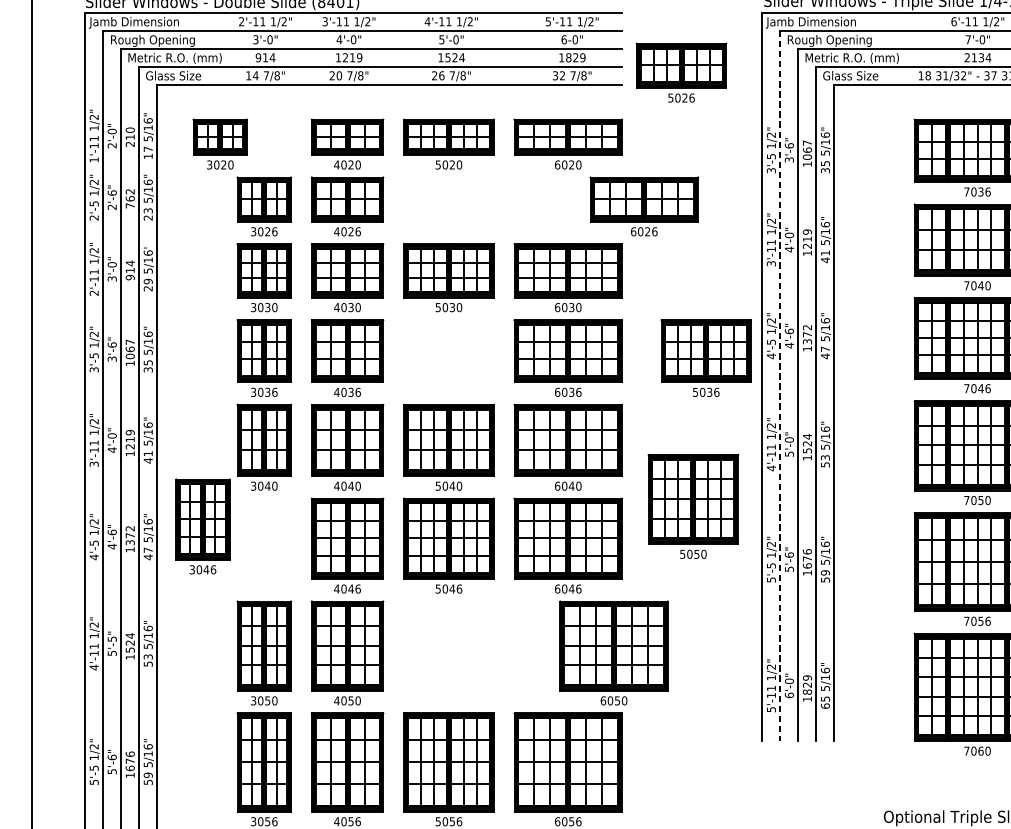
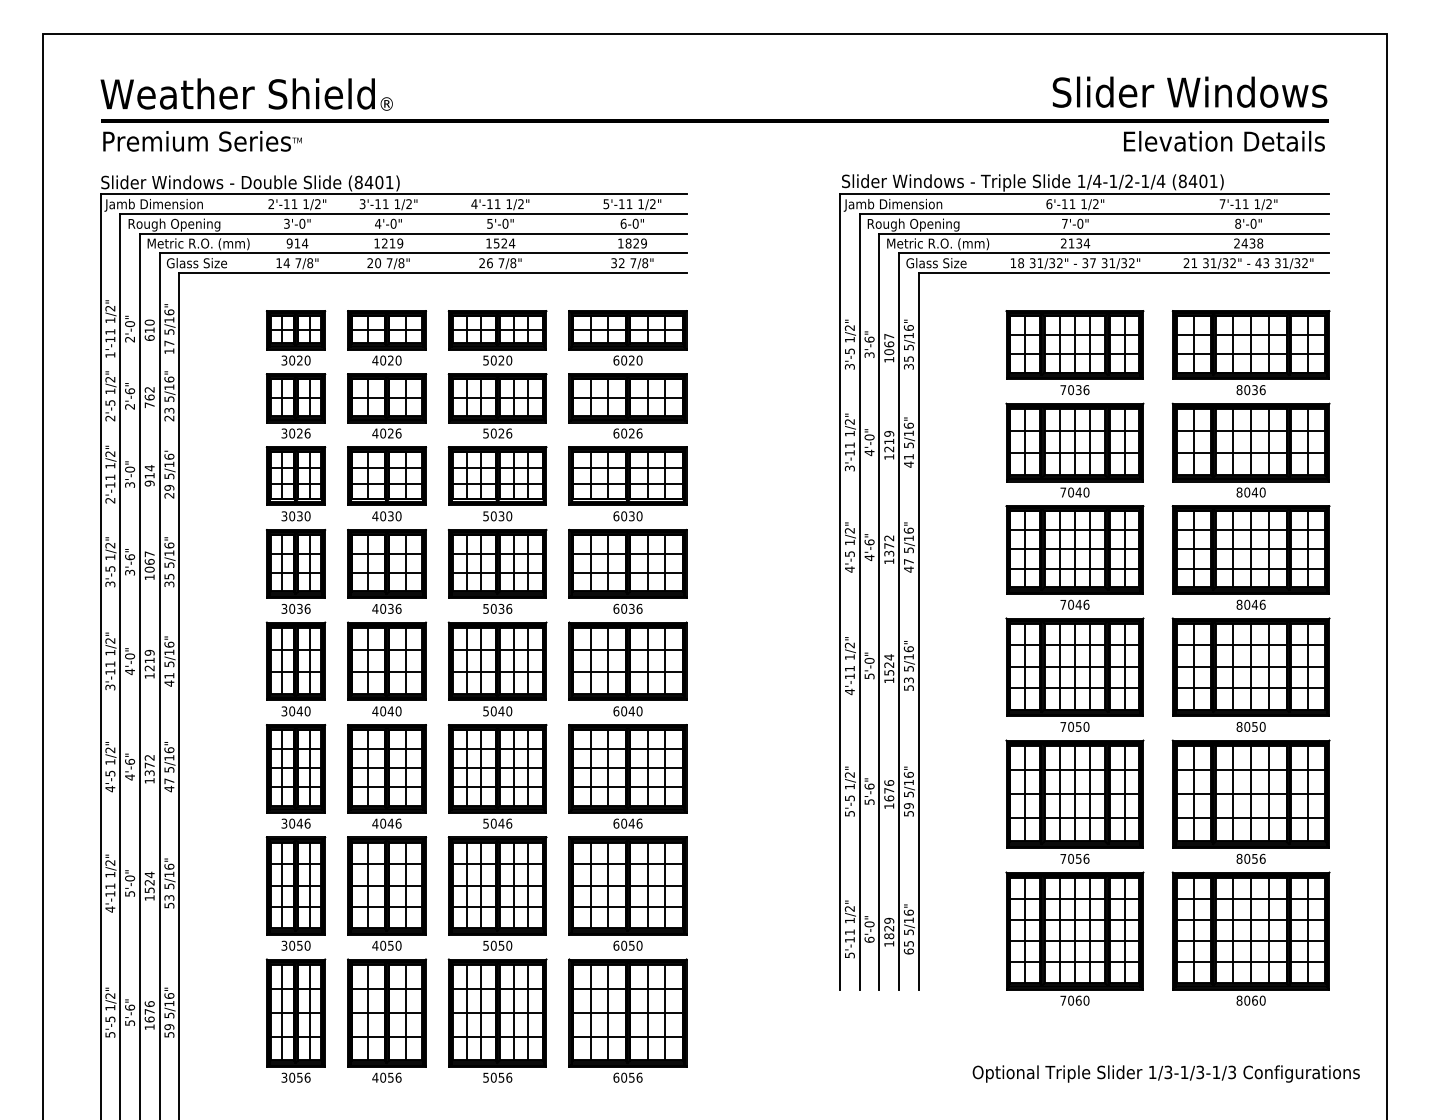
part: (681, 72) -> (497, 405), moved
text: (130, 143) -> (149, 337), 210 -> 610
part: (219, 143) -> (295, 337), moved
part: (643, 206) -> (627, 405), moved
part: (706, 357) -> (497, 570), moved
line: (780, 385) -> (859, 601), dashed -> solid
part: (693, 506) -> (497, 893), moved
part: (203, 526) -> (296, 776), moved
text: (112, 639) -> (130, 878), 5'-5" -> 5'-0"
part: (613, 652) -> (627, 893), moved

